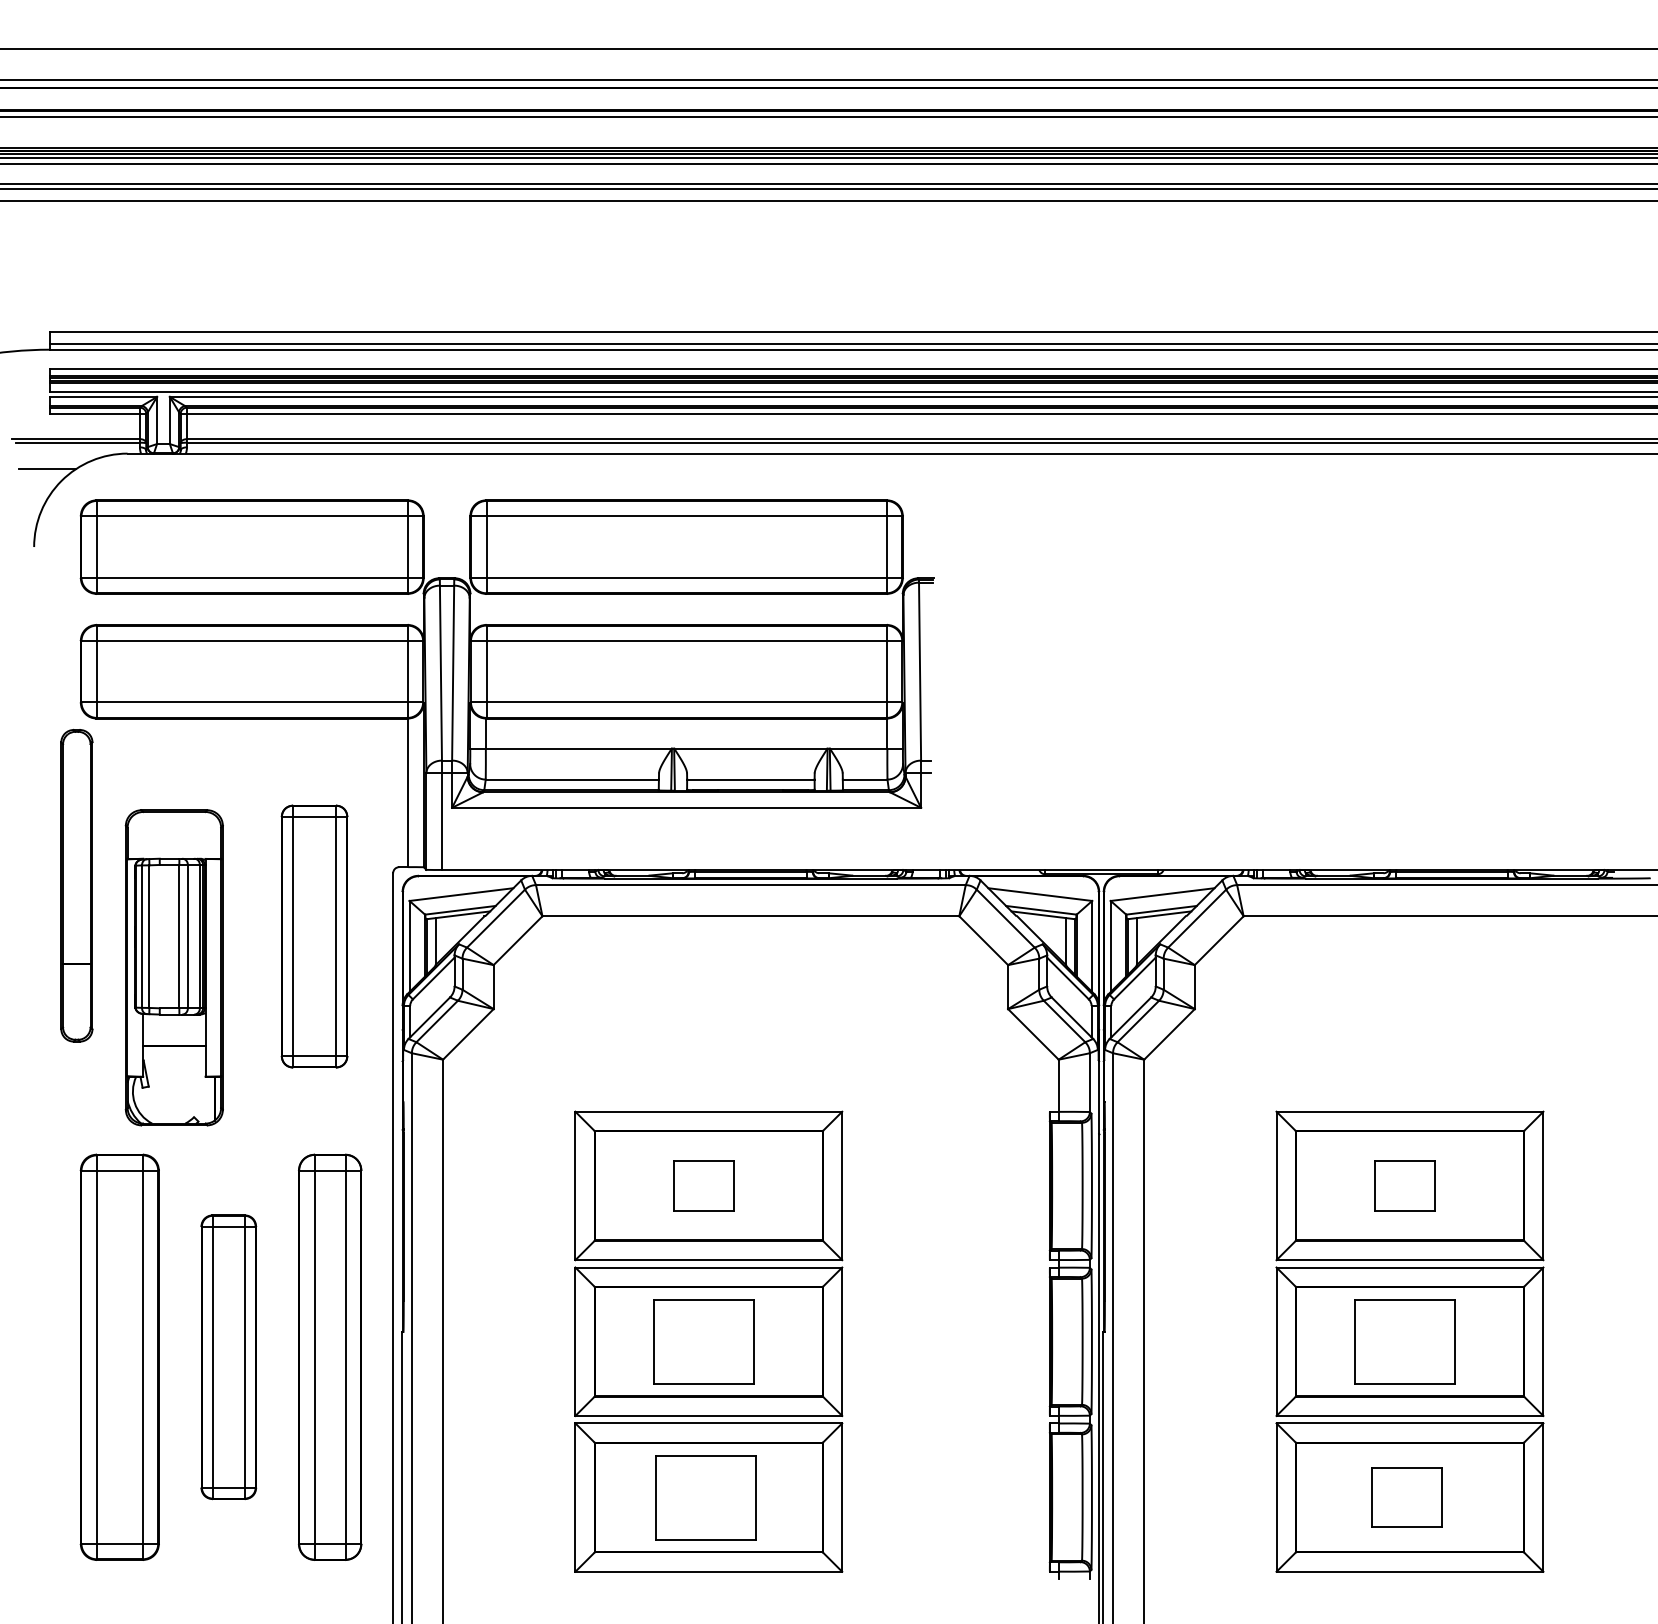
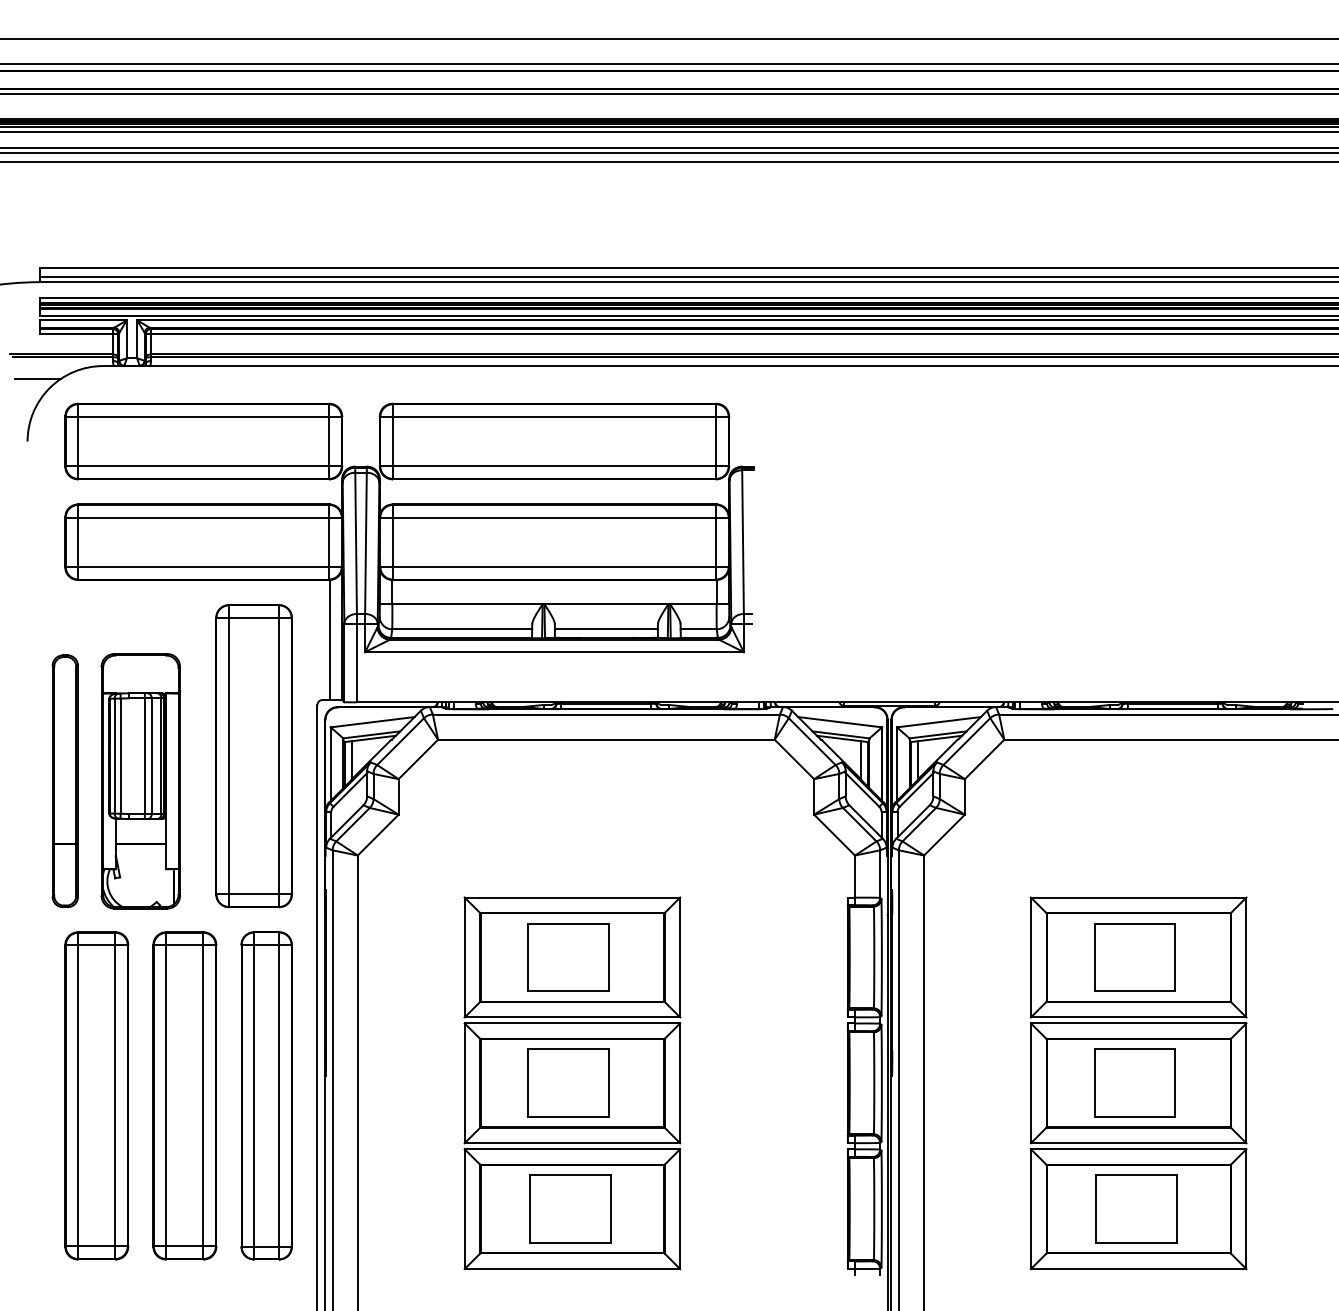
part: (76, 885) -> (65, 781), moved
part: (314, 936) -> (253, 756), size x1.43
part: (703, 1185) -> (568, 957), size x1.67
part: (1404, 1185) -> (1134, 957), size x1.67
part: (228, 1356) -> (184, 1095), size x1.43
part: (1406, 1497) -> (1135, 1209), size x1.43

